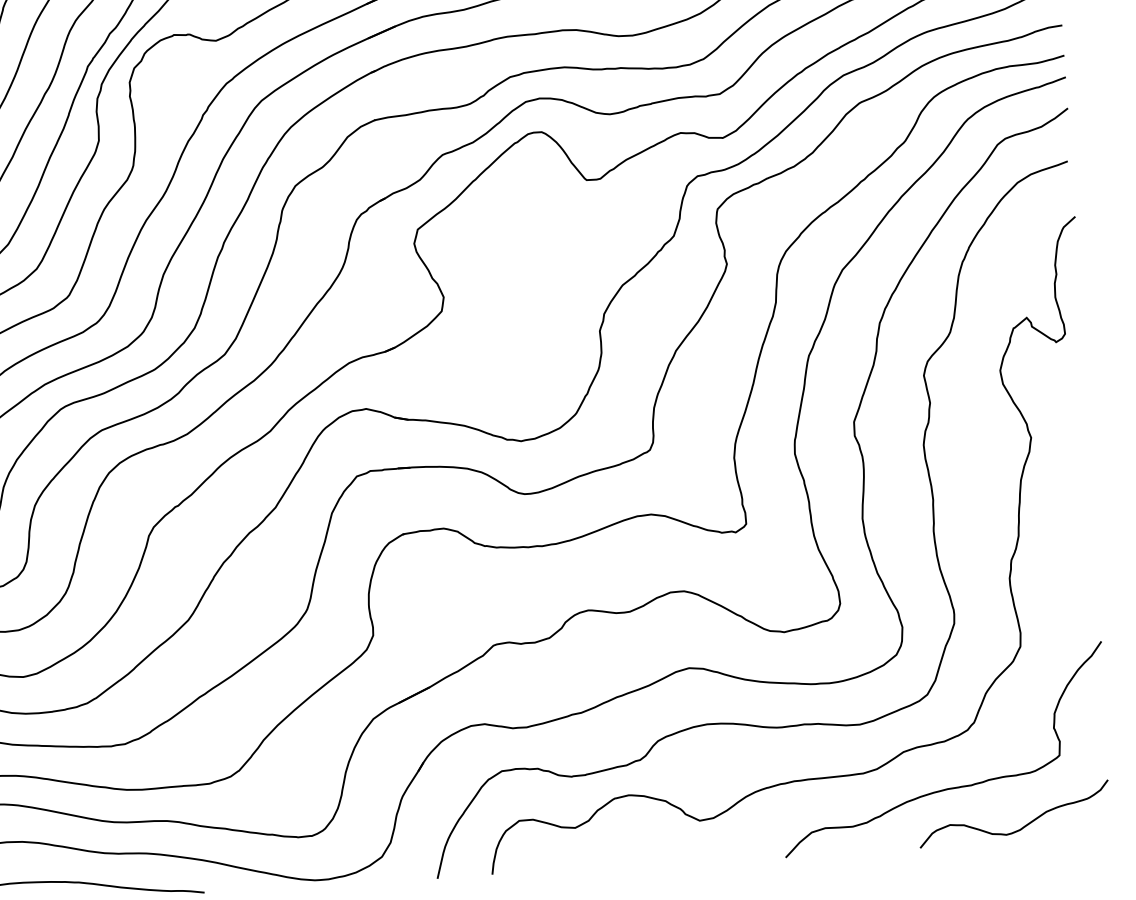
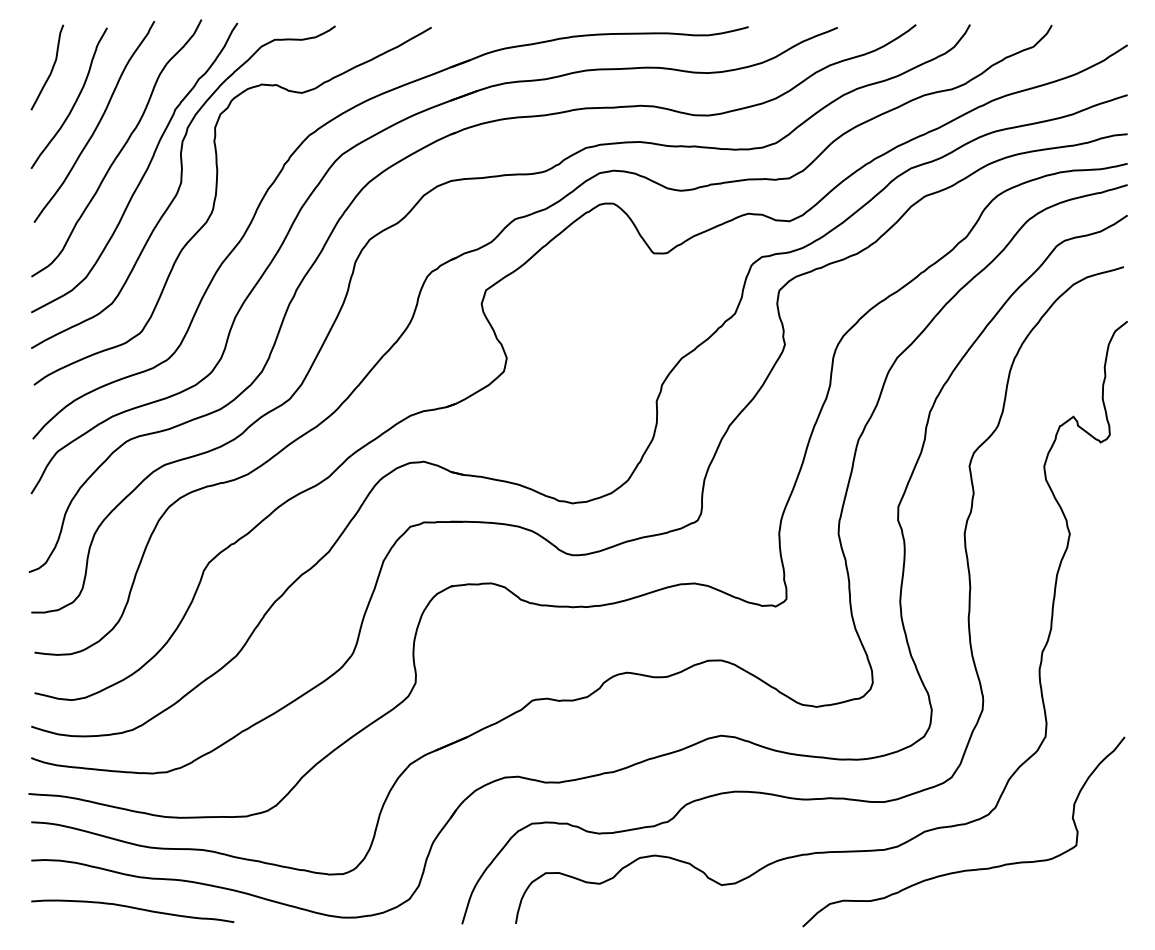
curve: (1022, 826) -> (1035, 912), removed

